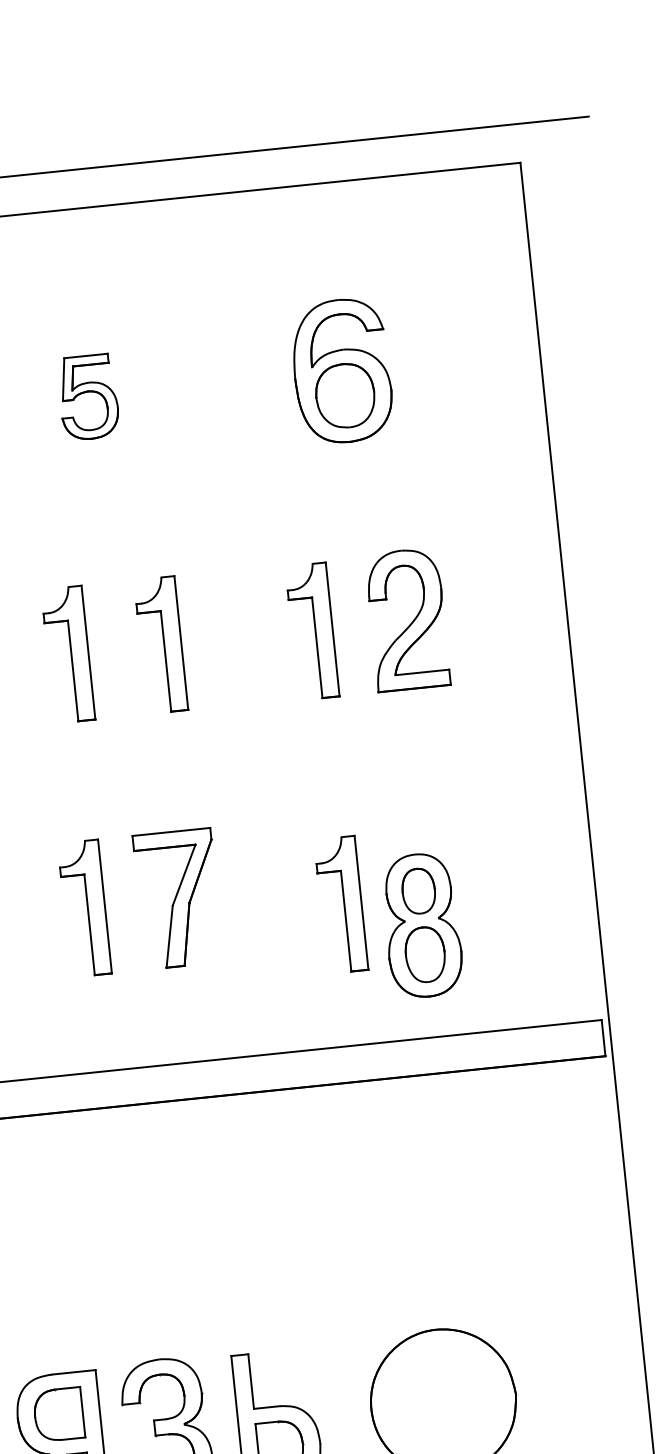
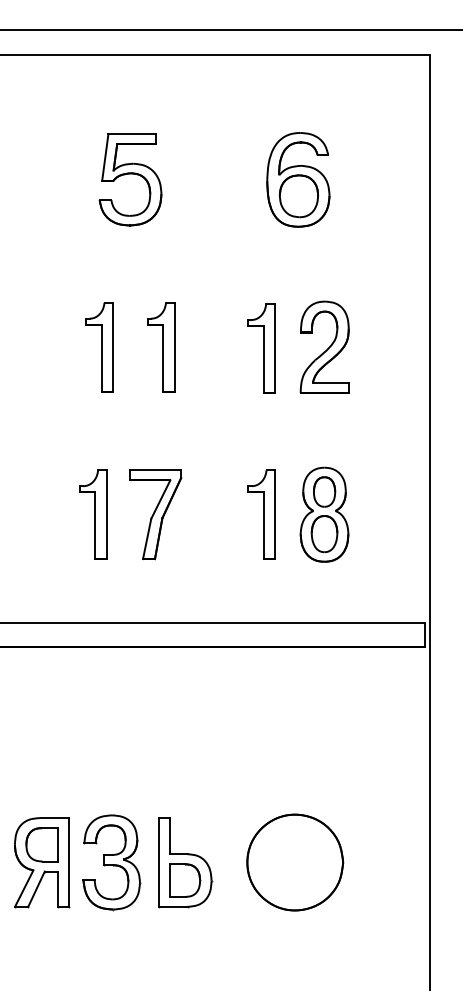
part: (88, 396) -> (130, 179), size x1.67
part: (340, 904) -> (261, 514), moved
part: (422, 925) -> (324, 514), moved

